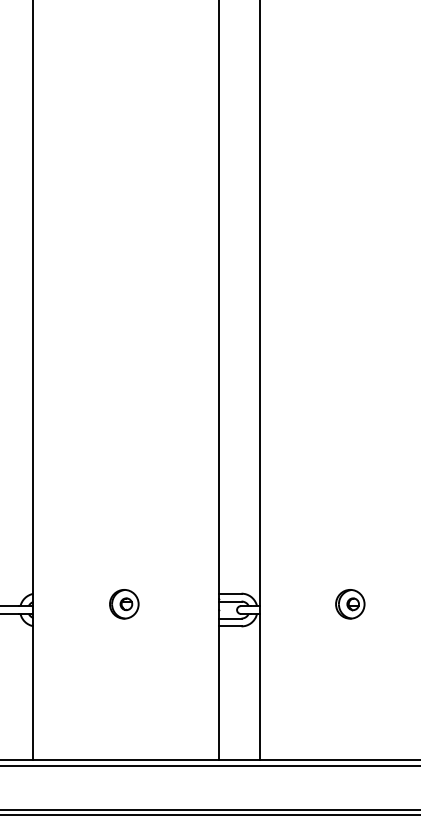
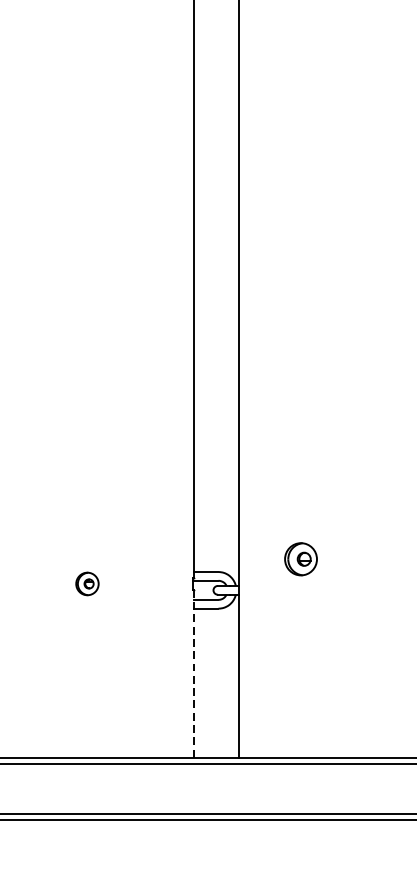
part: (124, 604) -> (87, 584), size x0.7
part: (350, 604) -> (301, 559), moved
line: (219, 685) -> (193, 674), solid -> dashed

